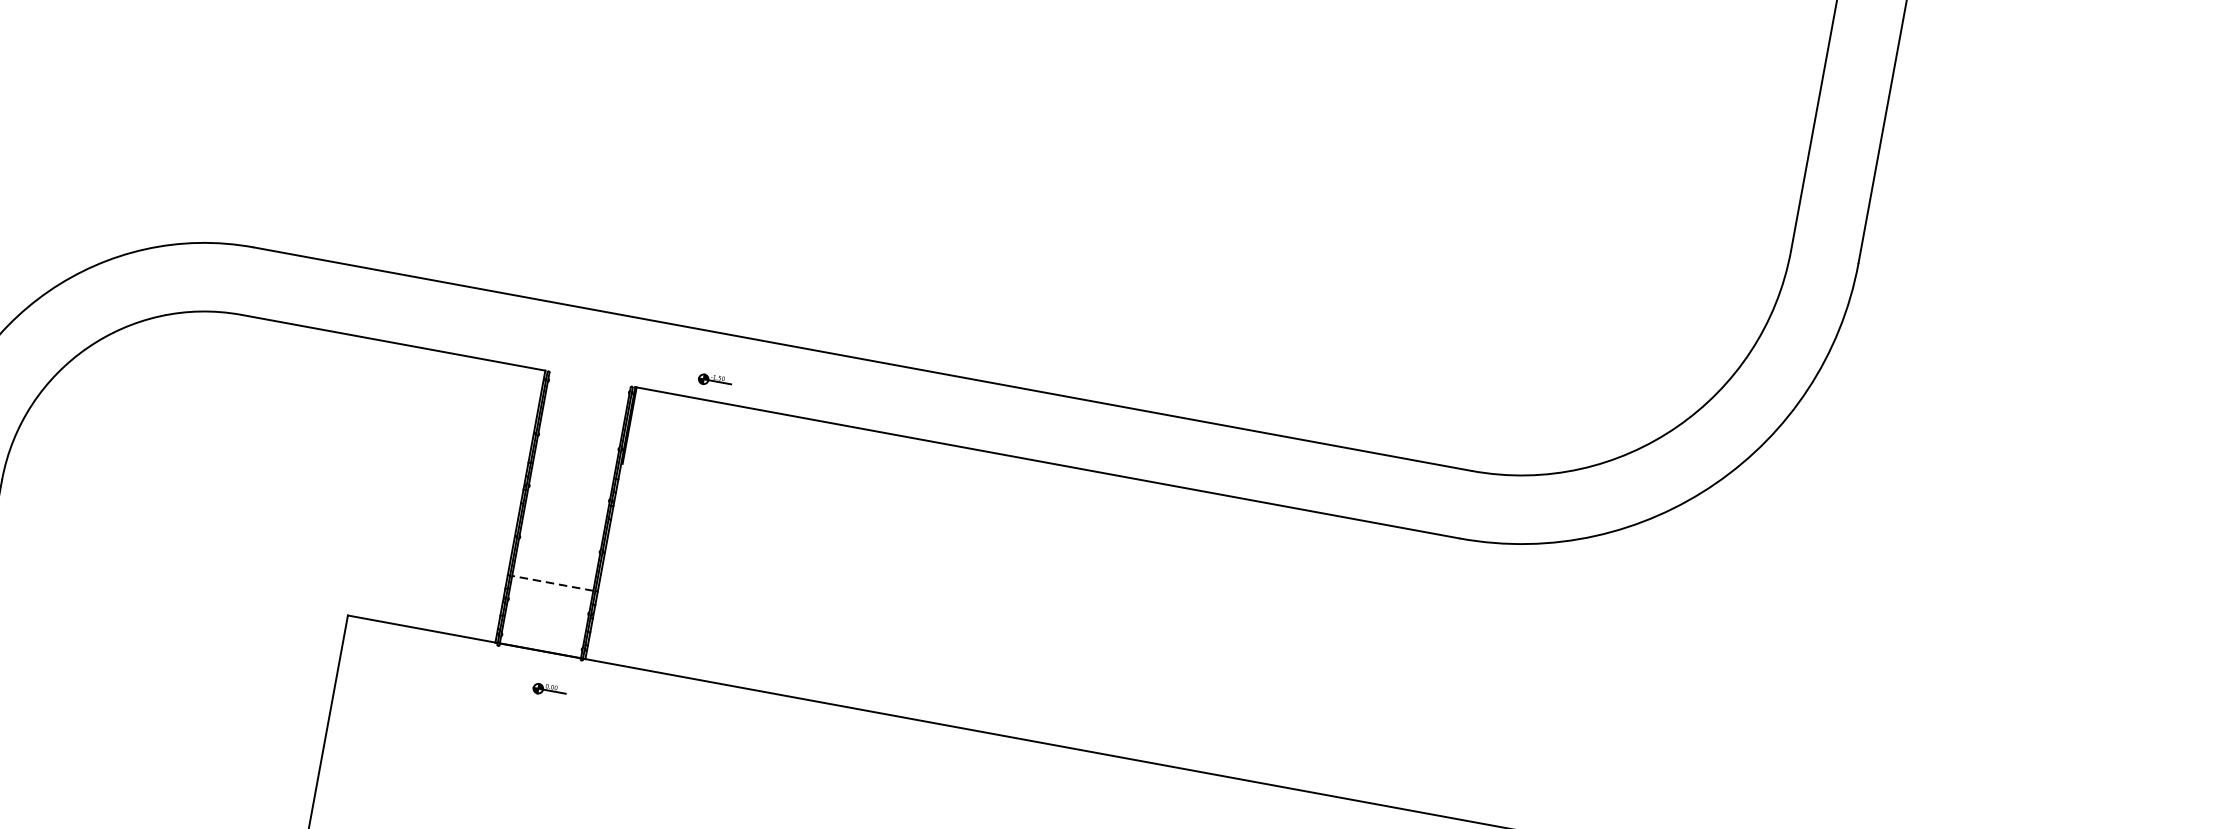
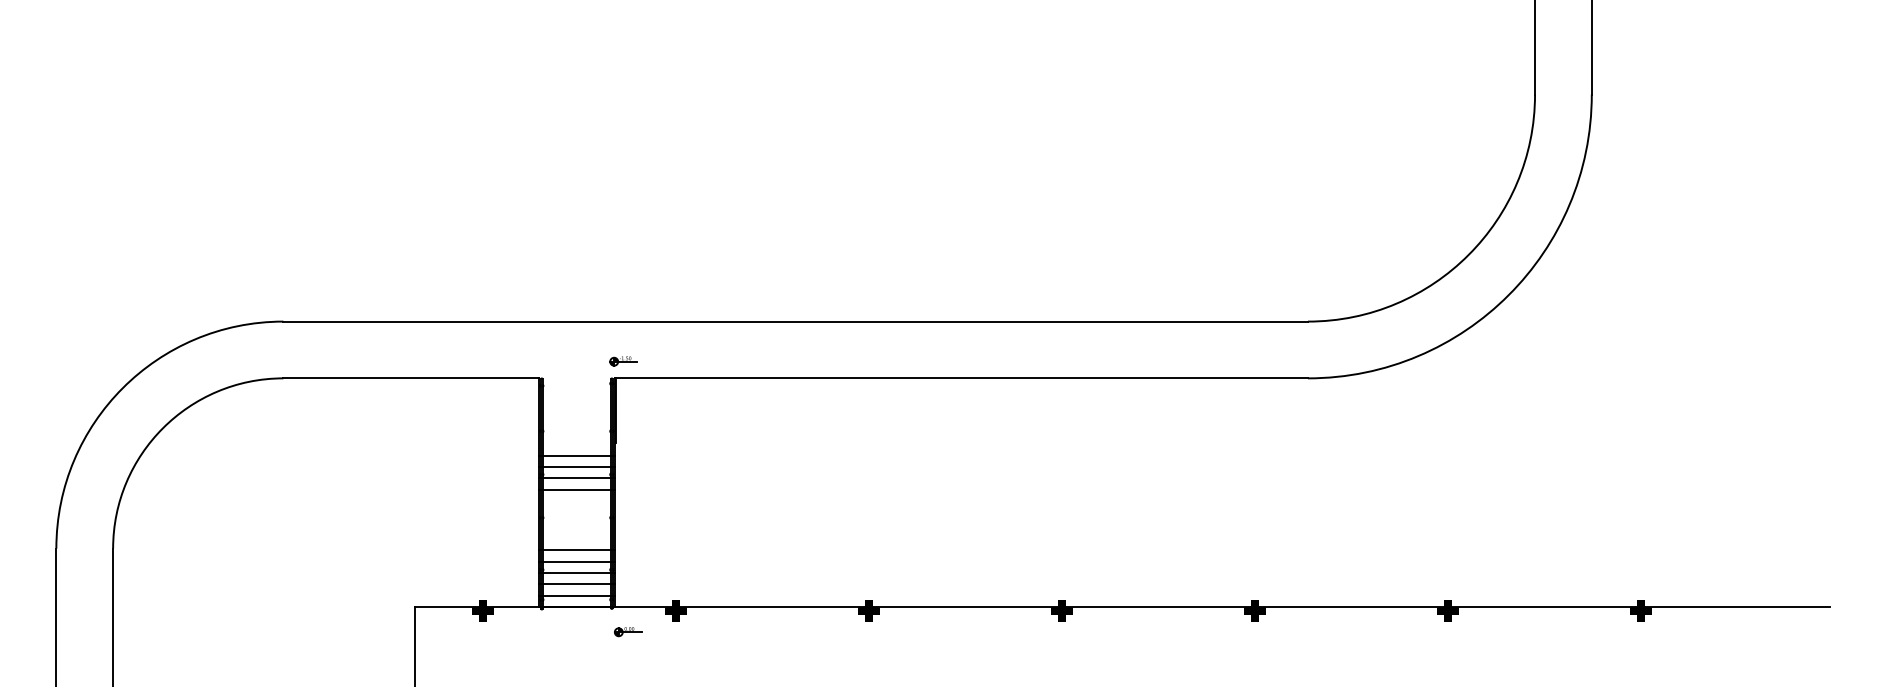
part: (714, 381) -> (623, 361), moved
line: (573, 470) -> (576, 455), added
line: (570, 484) -> (576, 467), added
line: (568, 497) -> (576, 478), added
line: (565, 510) -> (576, 489), added
line: (552, 583) -> (576, 550), dashed -> solid
line: (549, 596) -> (576, 561), added
line: (547, 610) -> (576, 573), added
line: (544, 623) -> (576, 584), added
fill: (427, 634) -> (482, 610), added
line: (542, 636) -> (576, 595), added
fill: (656, 676) -> (675, 610), added
part: (549, 691) -> (628, 632), moved
fill: (886, 718) -> (868, 610), added
fill: (1115, 760) -> (1061, 610), added
fill: (1345, 802) -> (1254, 610), added

